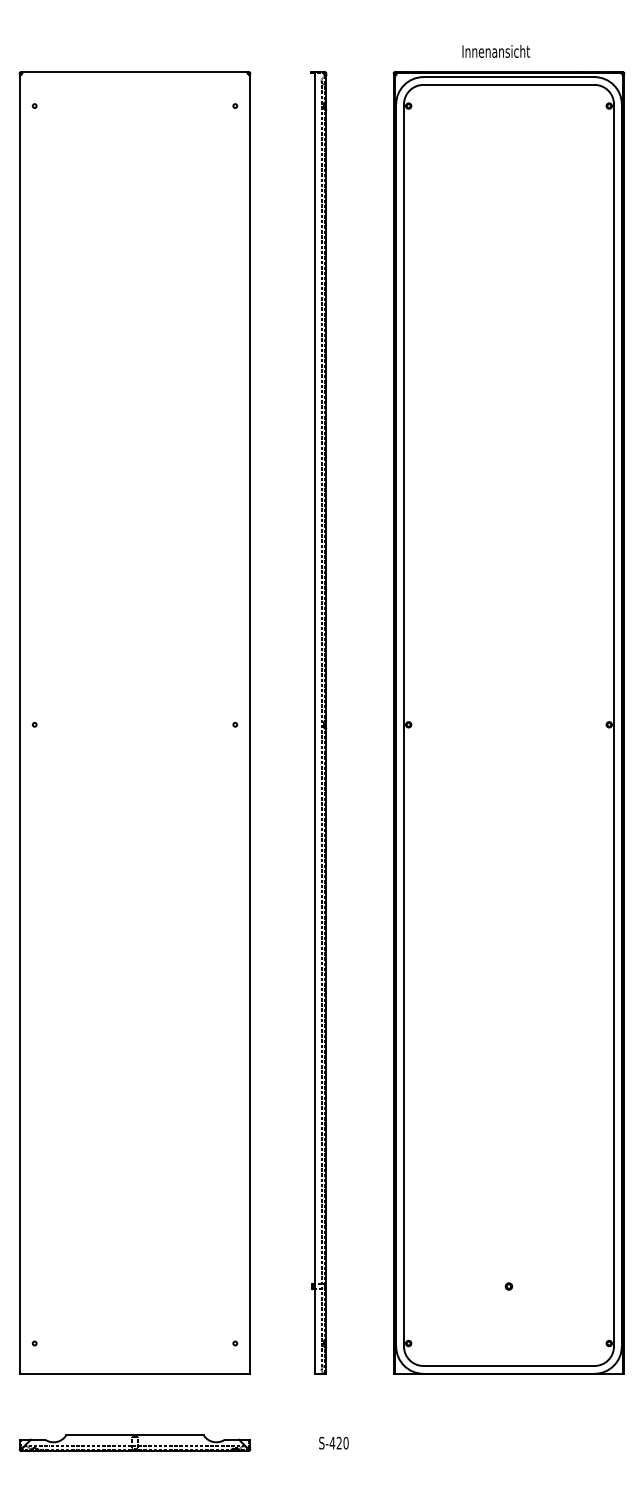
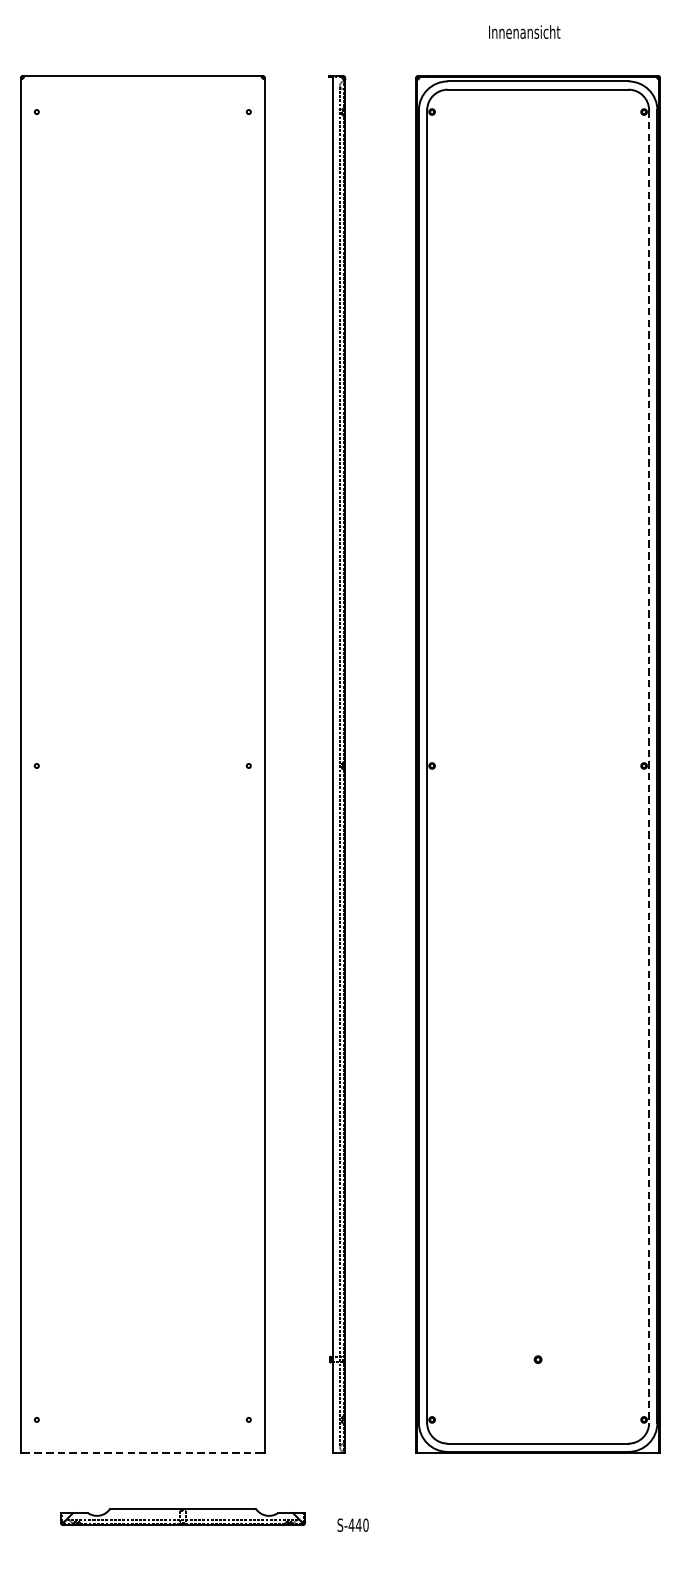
text: (495, 51) -> (523, 32), moved
line: (614, 725) -> (649, 766), solid -> dashed
line: (134, 1374) -> (142, 1452), solid -> dashed
part: (134, 1442) -> (182, 1516), moved
text: (339, 1442) -> (358, 1524), S-420 -> S-440

